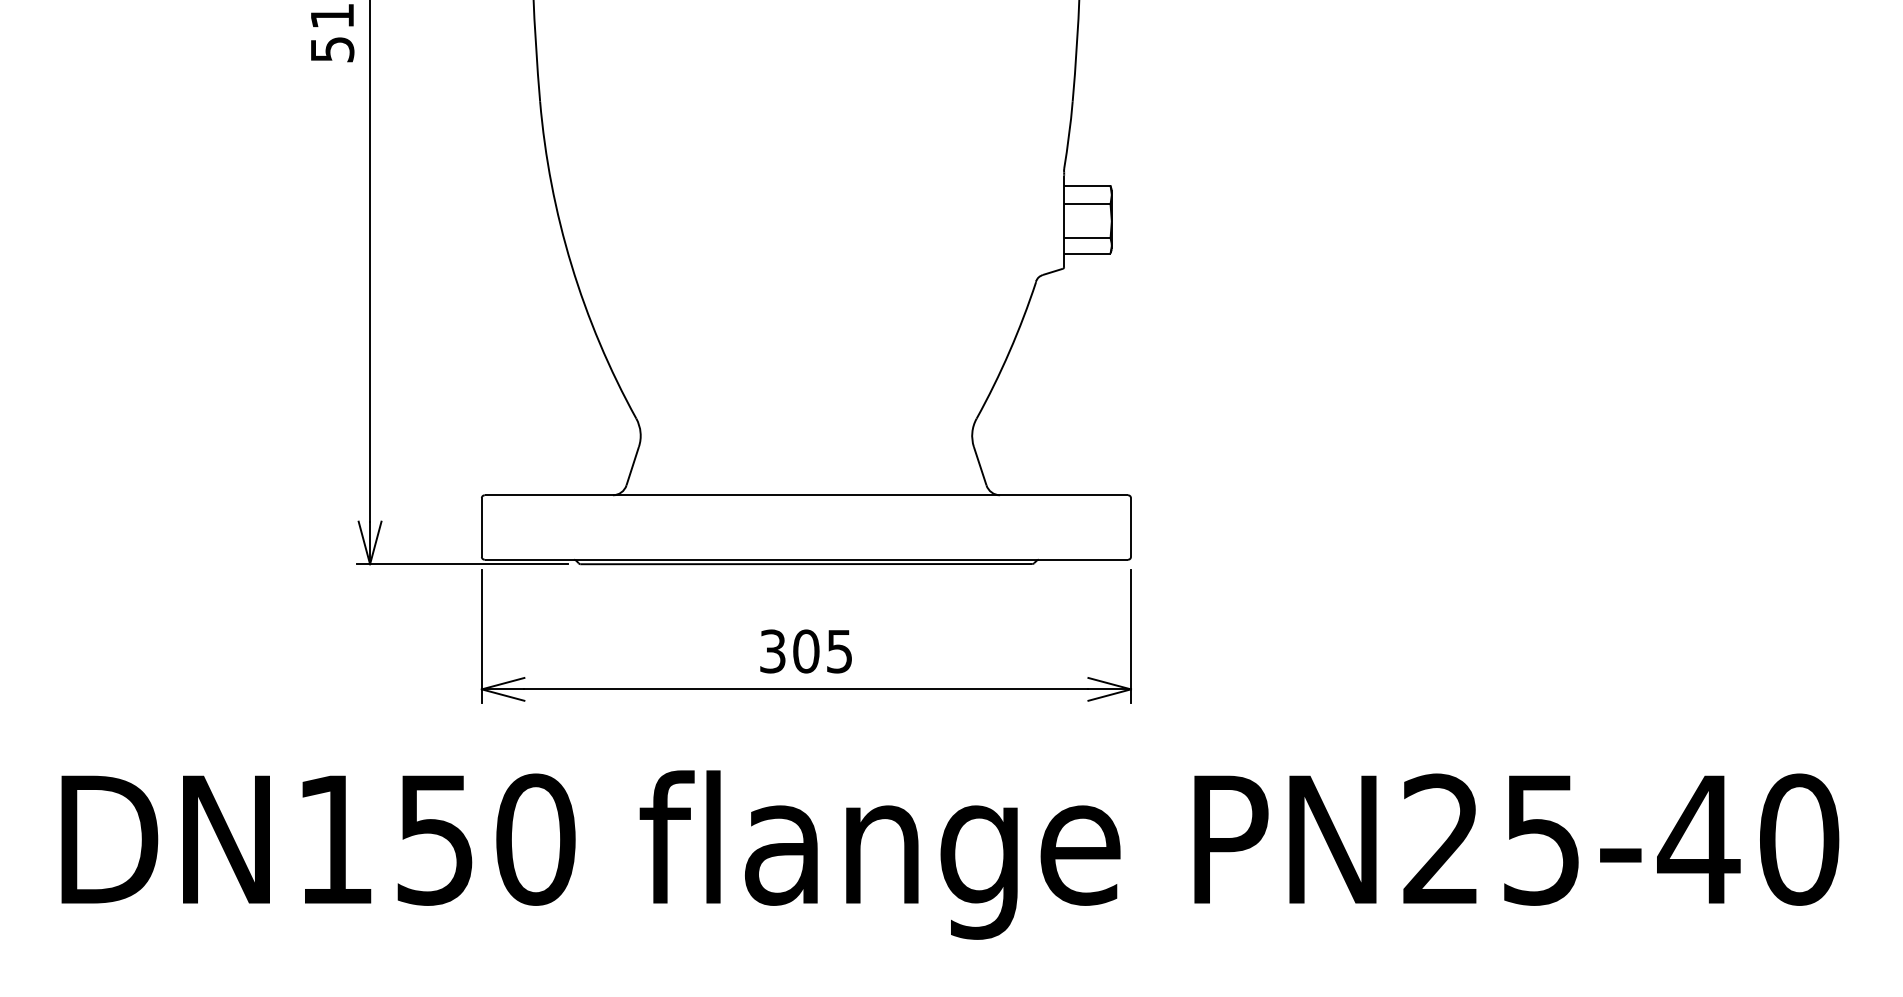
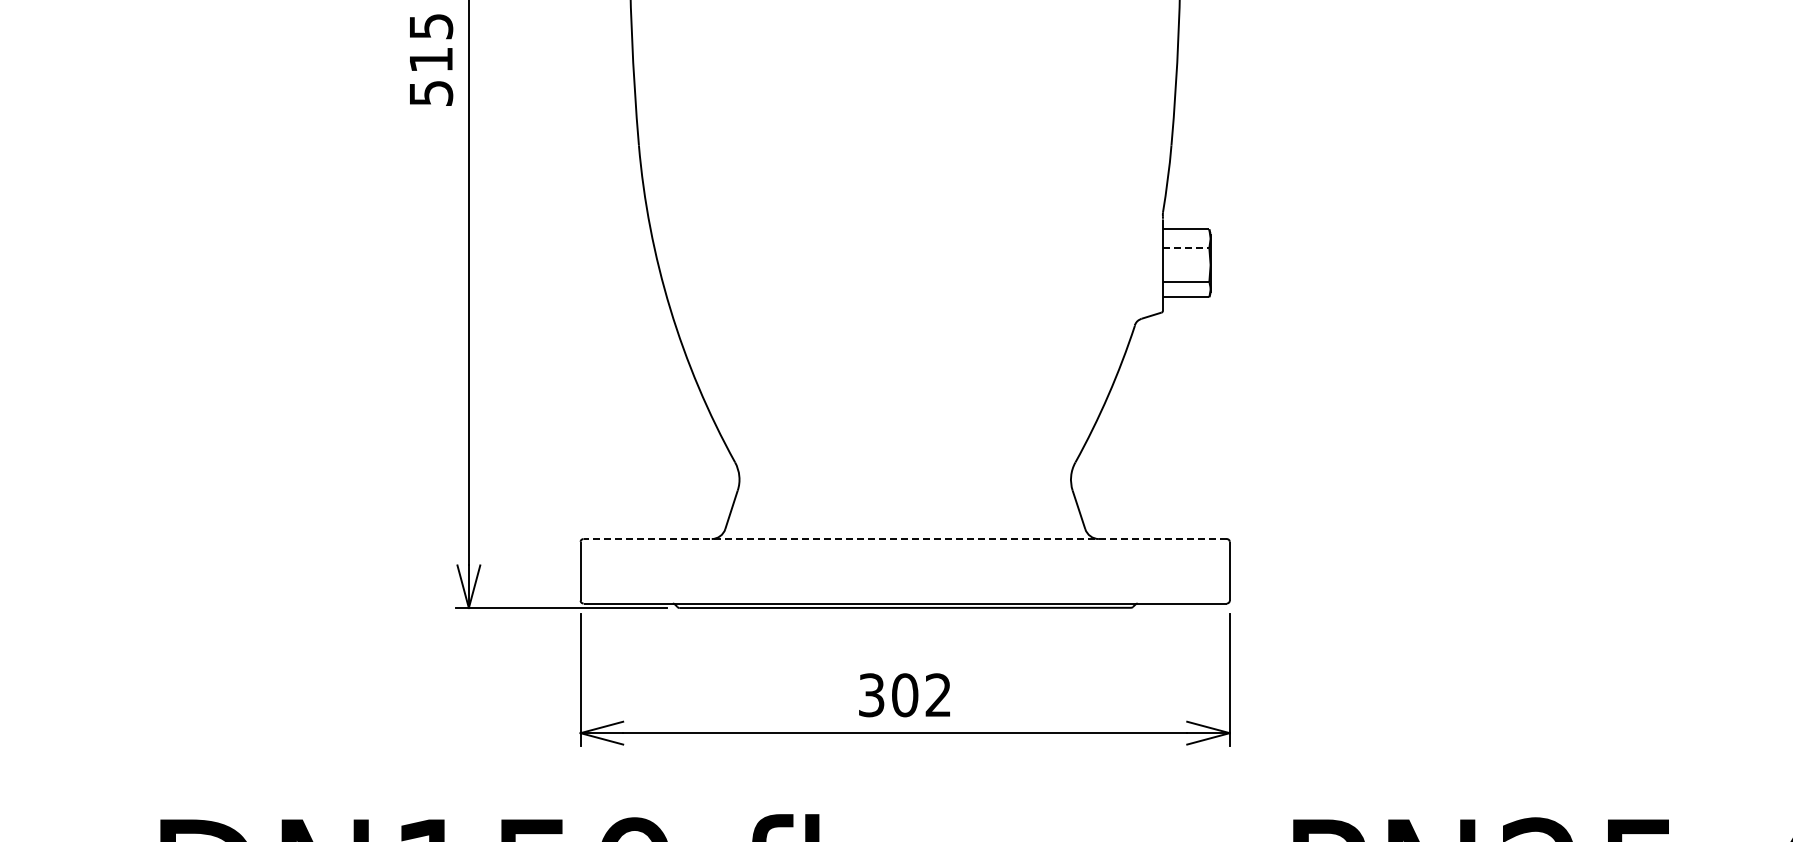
line: (1087, 204) -> (1186, 248), solid -> dashed
line: (806, 495) -> (905, 539), solid -> dashed
text: (839, 651) -> (938, 695), 305 -> 302

